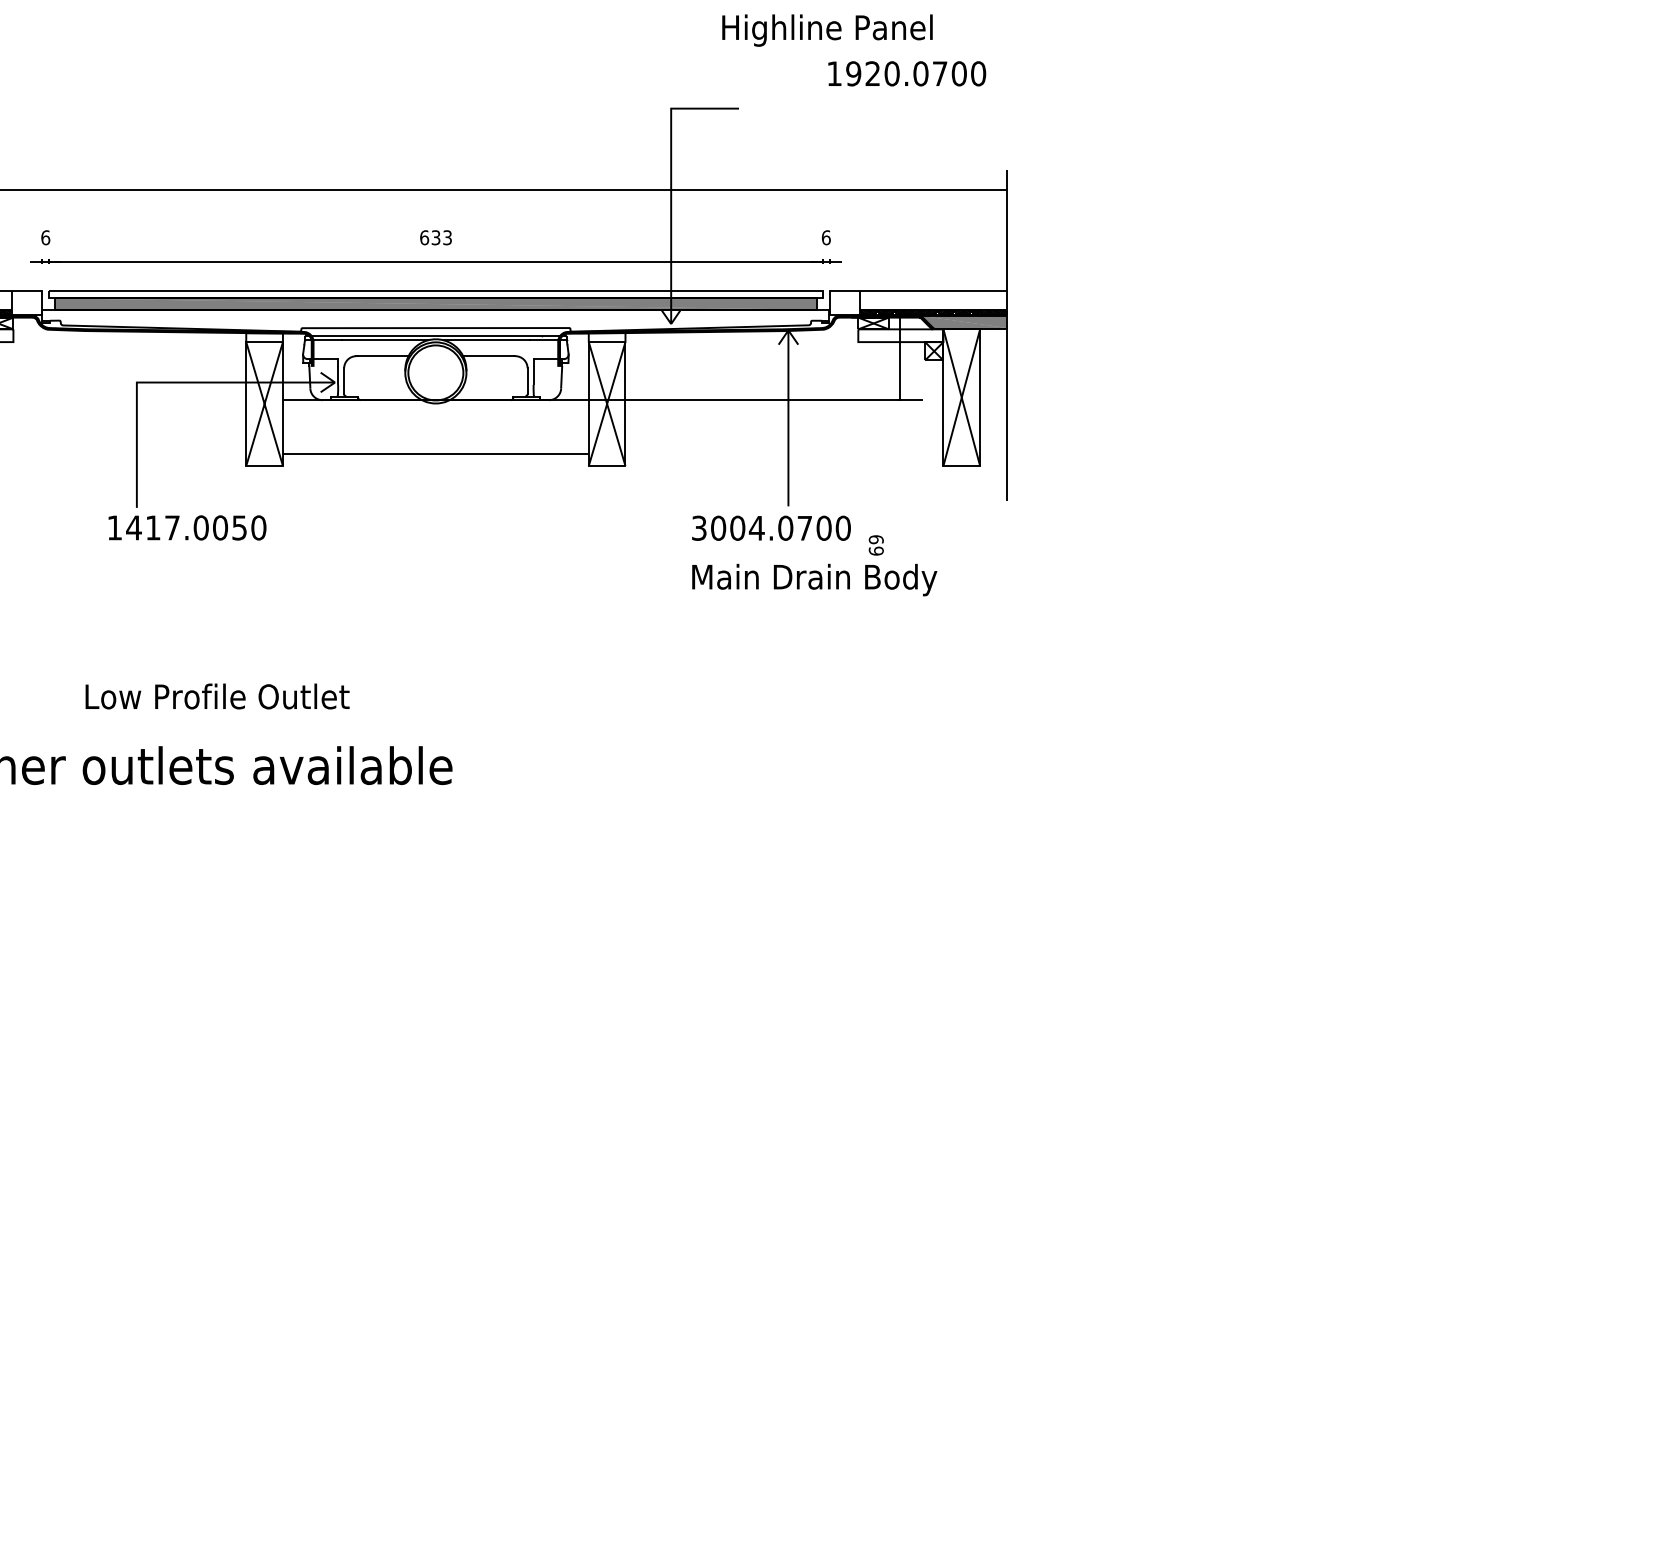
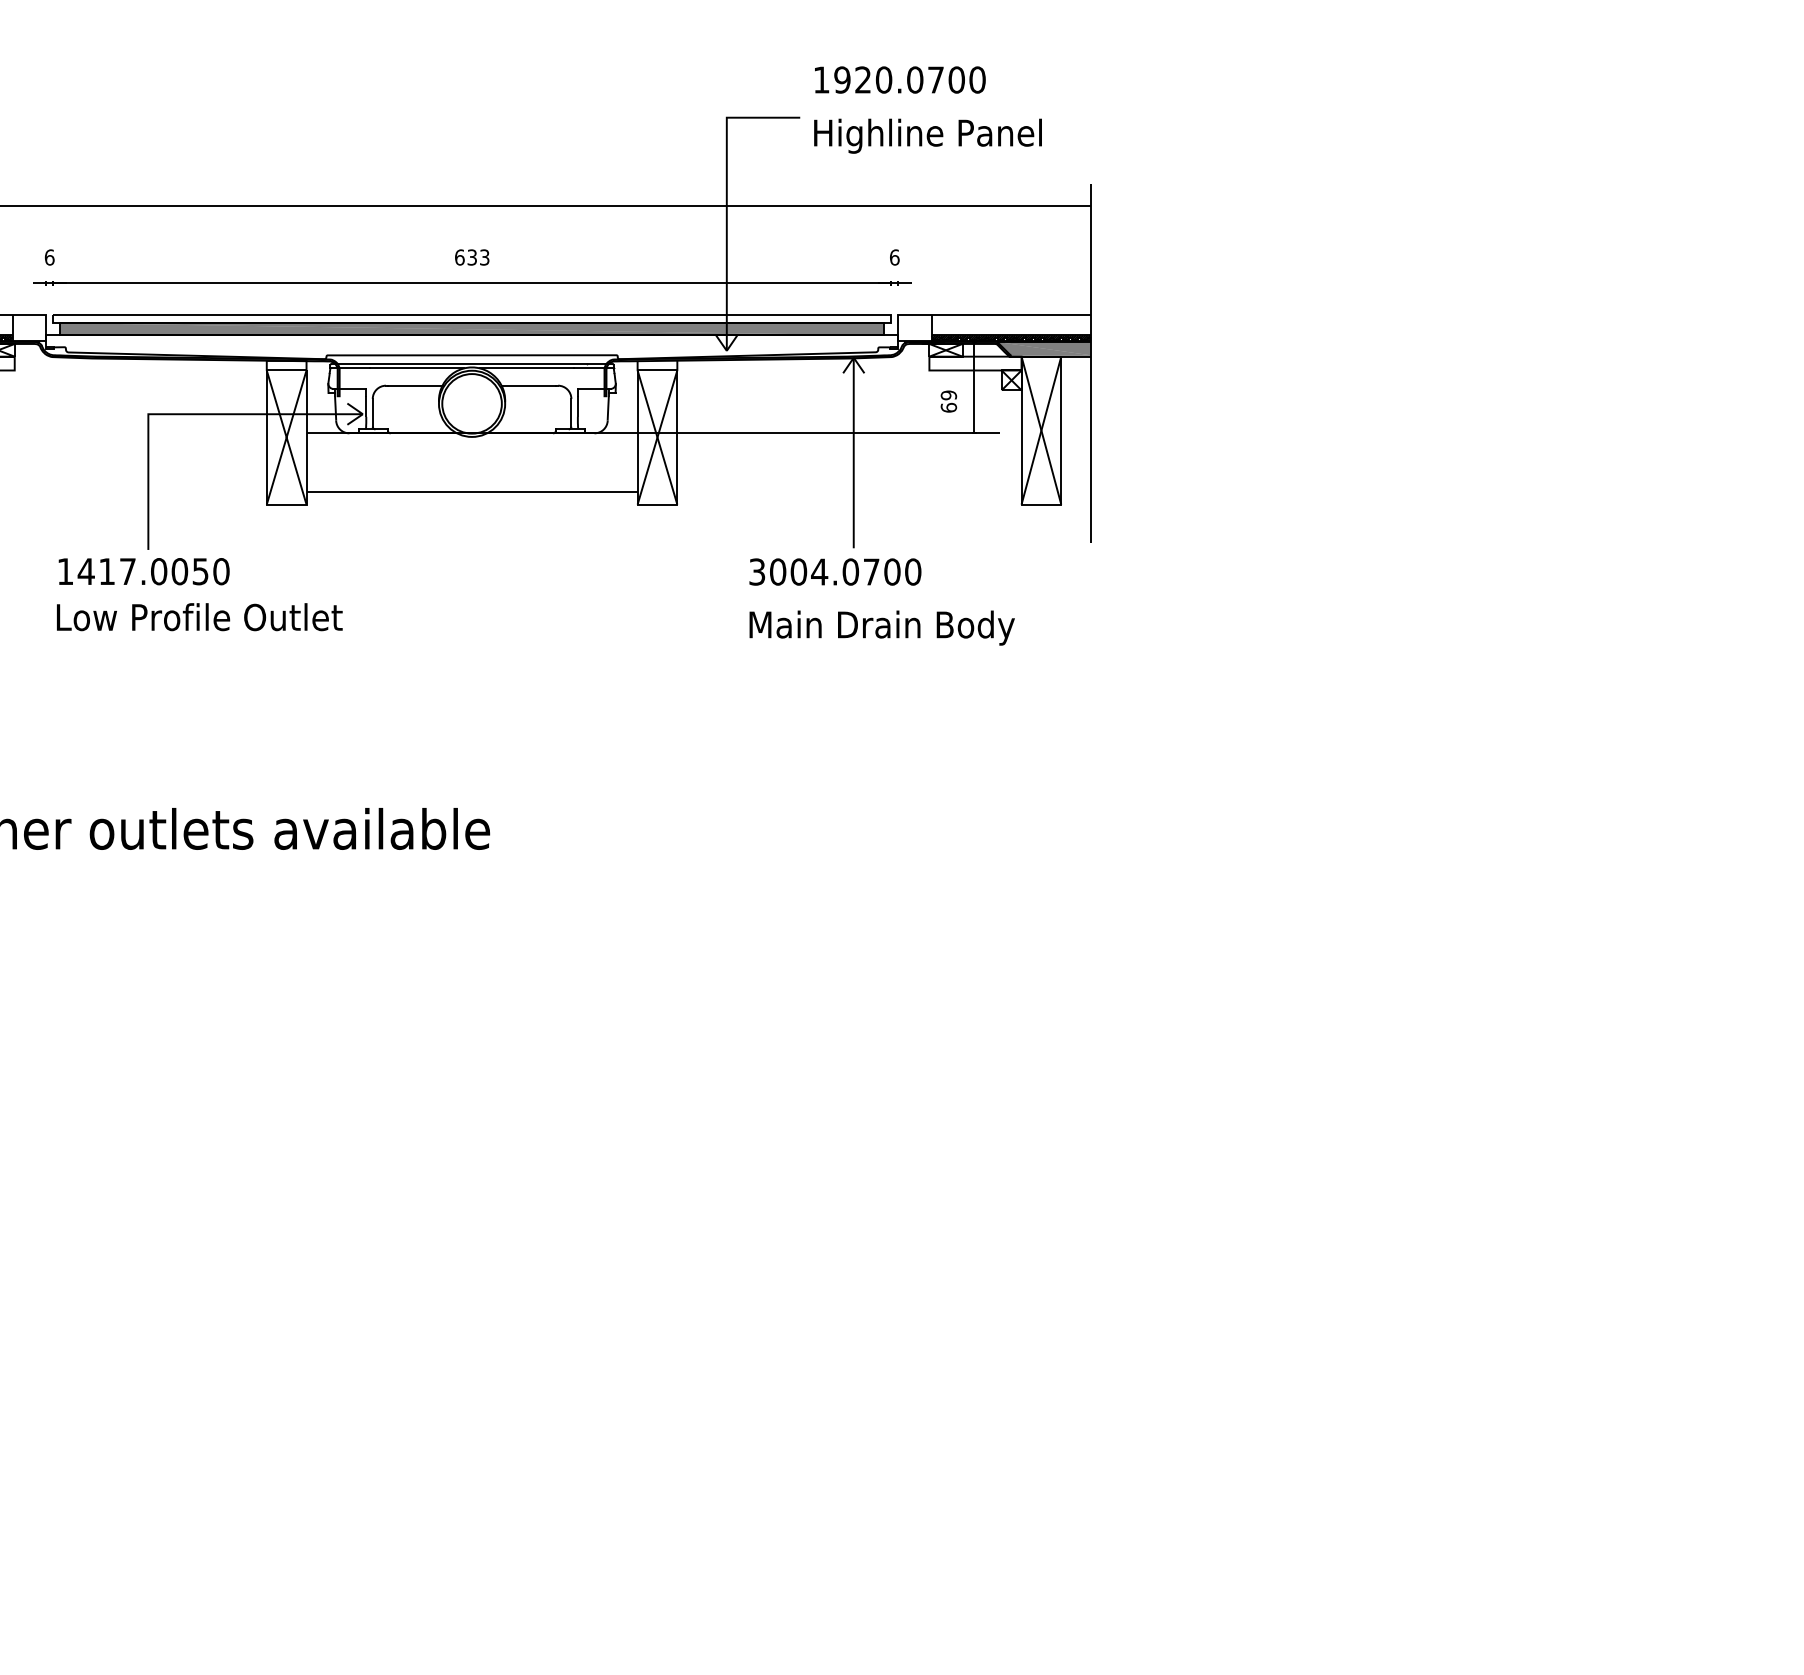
text: (826, 29) -> (927, 135), moved
text: (907, 73) -> (900, 79), moved
text: (186, 527) -> (143, 571), moved
text: (875, 545) -> (948, 401), moved
text: (217, 696) -> (199, 617), moved

